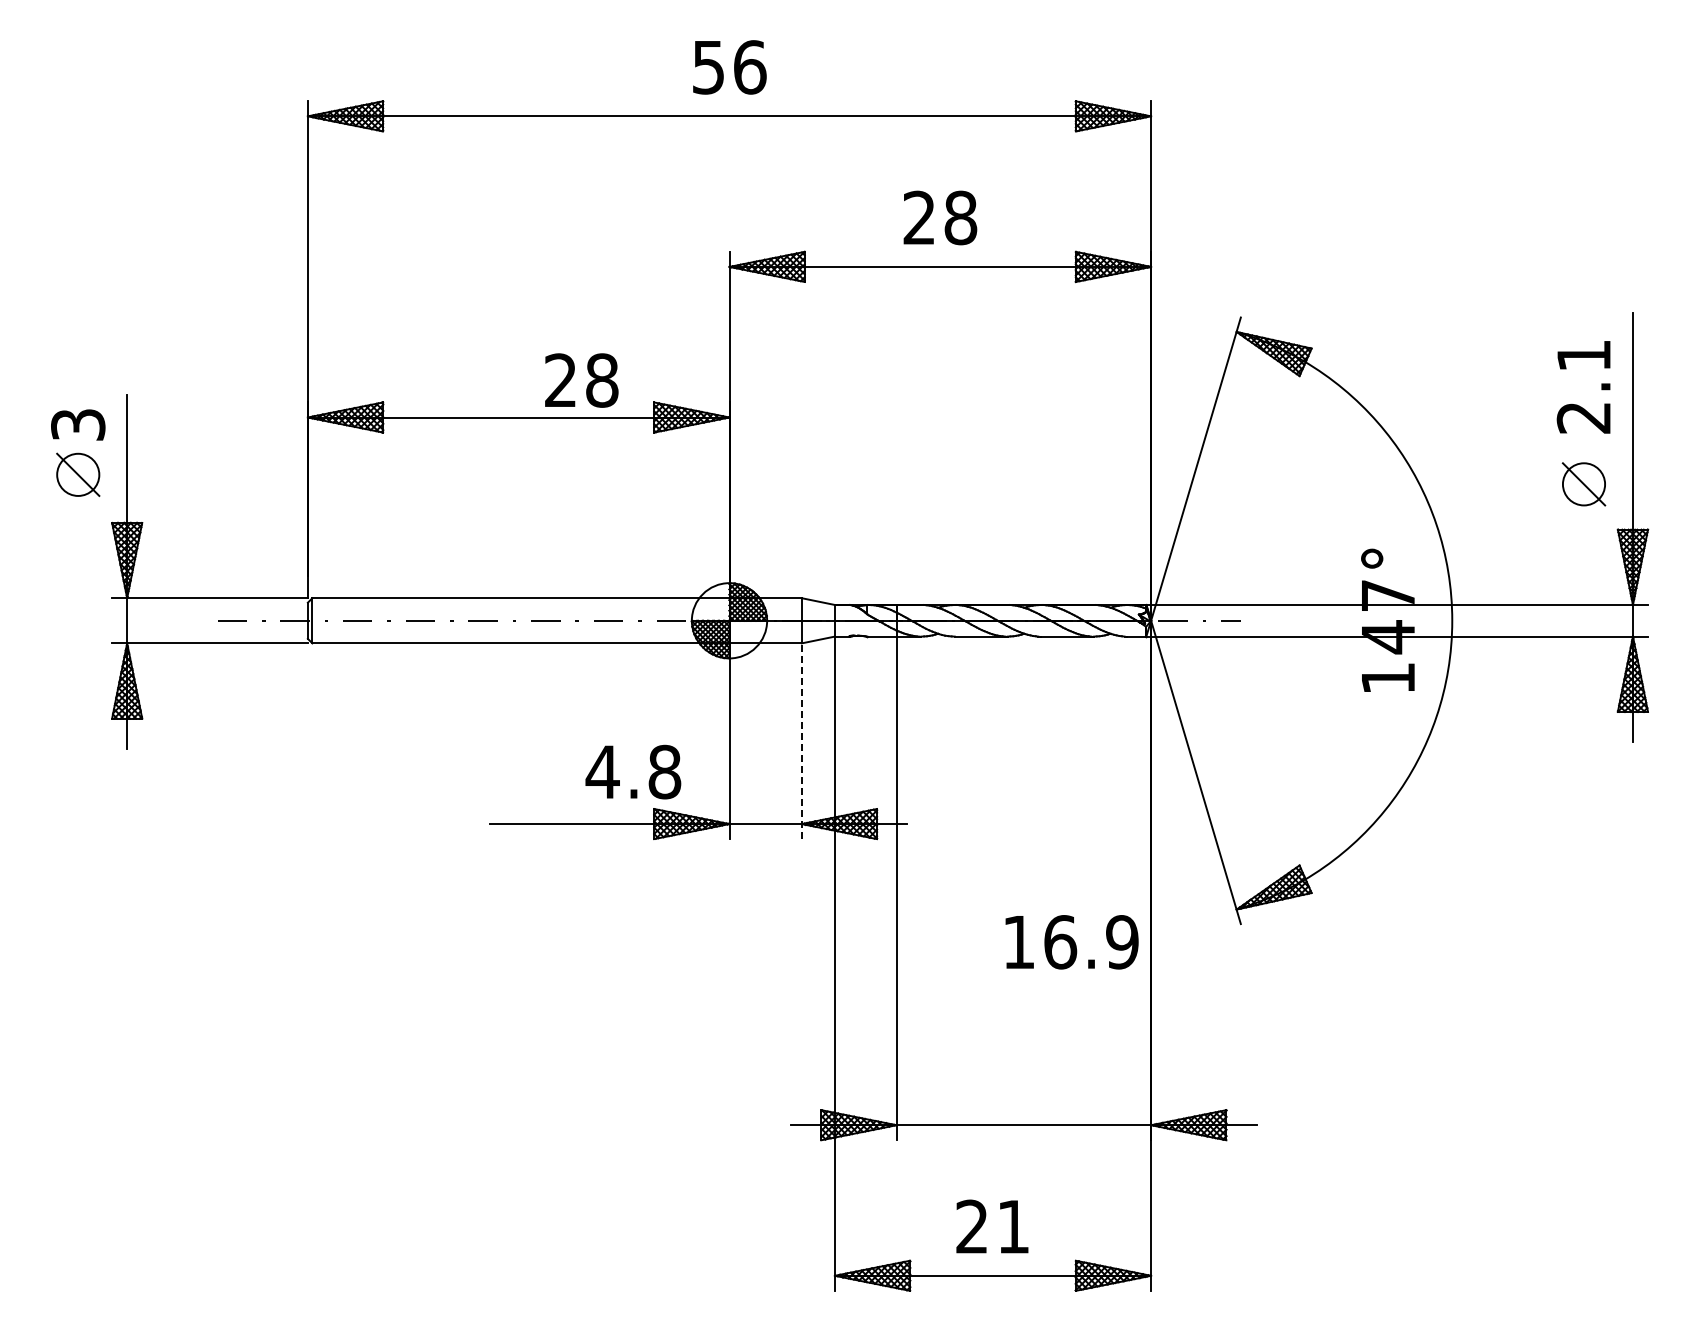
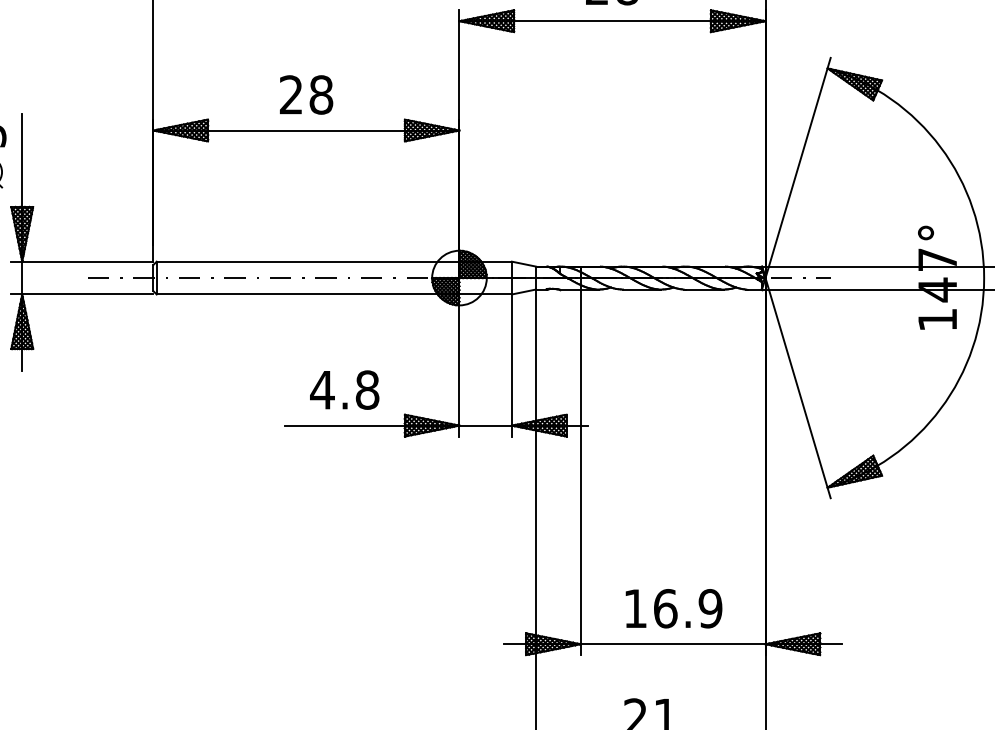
text: (581, 380) -> (306, 94), moved
line: (801, 741) -> (511, 365), dashed -> solid
text: (633, 771) -> (344, 389), moved
text: (1071, 942) -> (673, 608), moved

